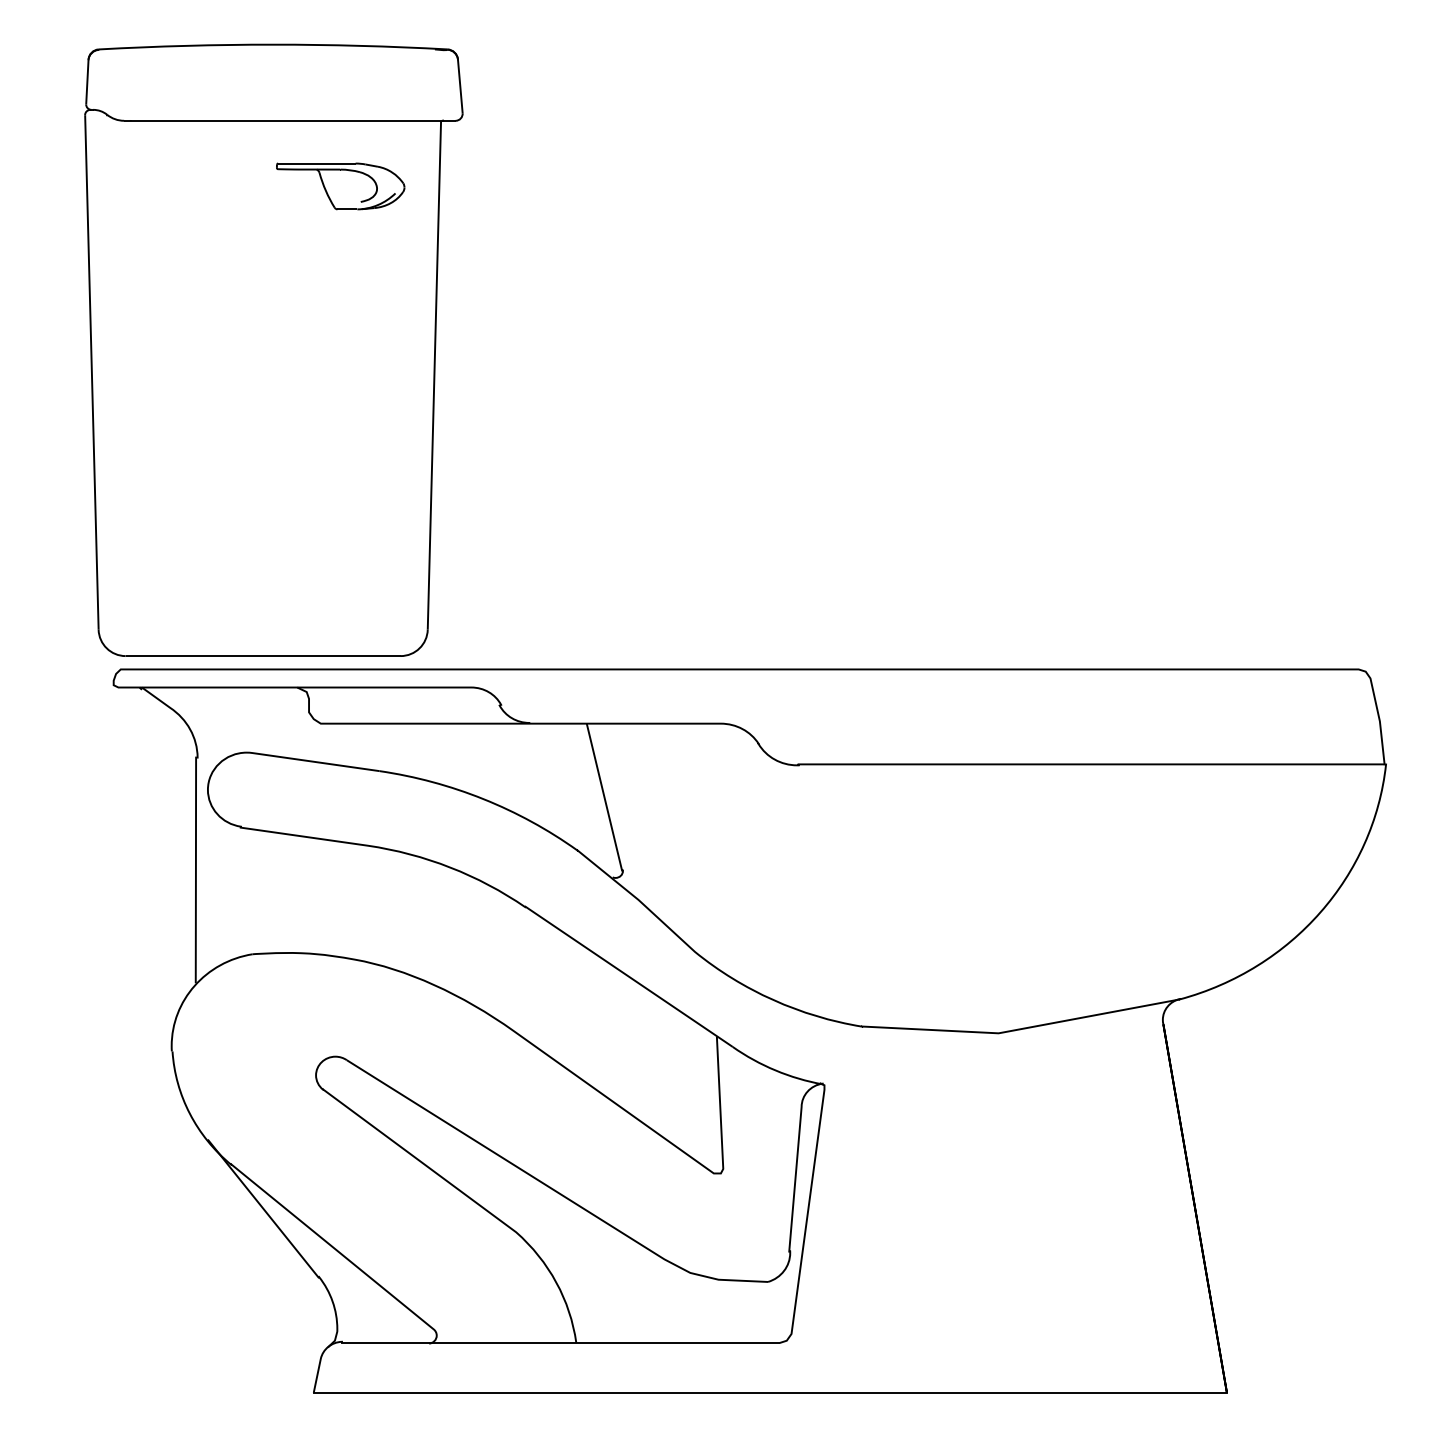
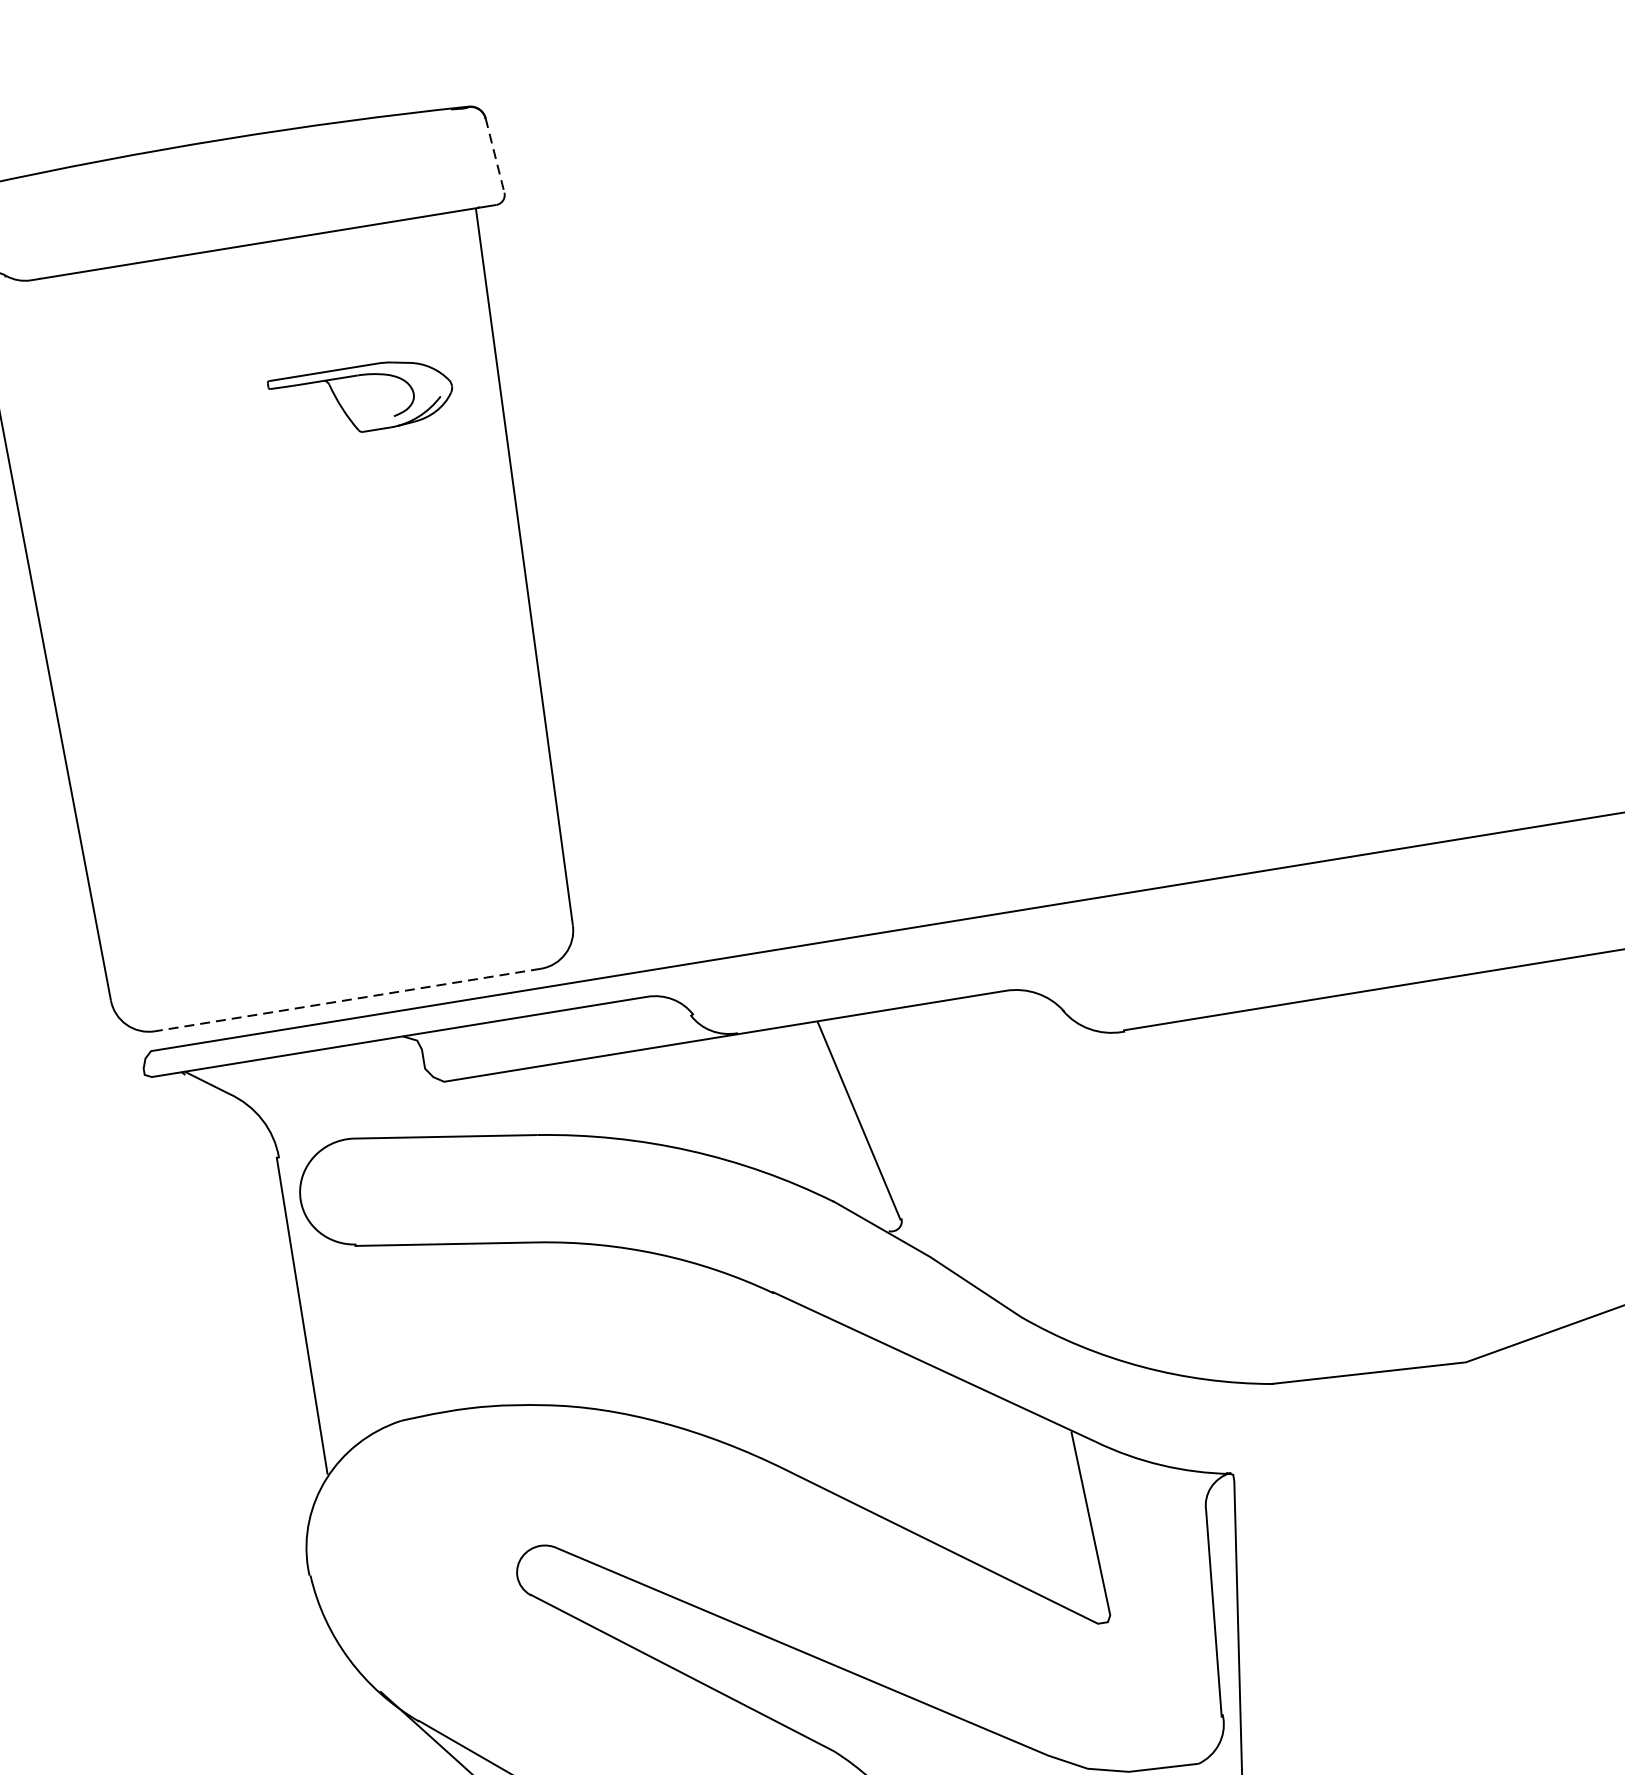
line: (460, 86) -> (495, 155), solid -> dashed
part: (340, 186) -> (361, 399), moved
line: (262, 656) -> (347, 1000), solid -> dashed

